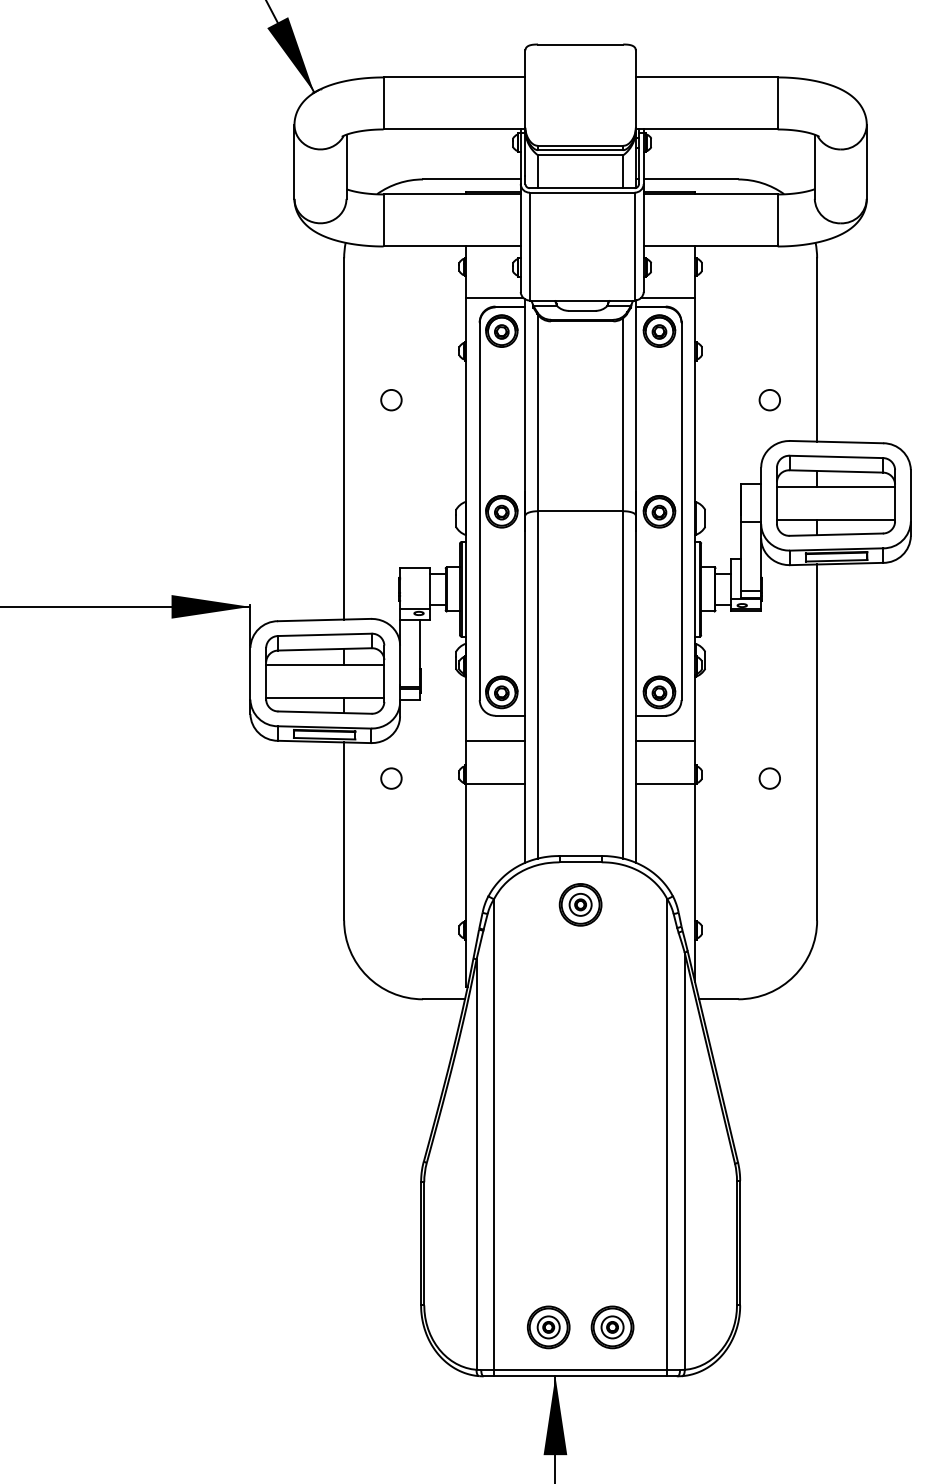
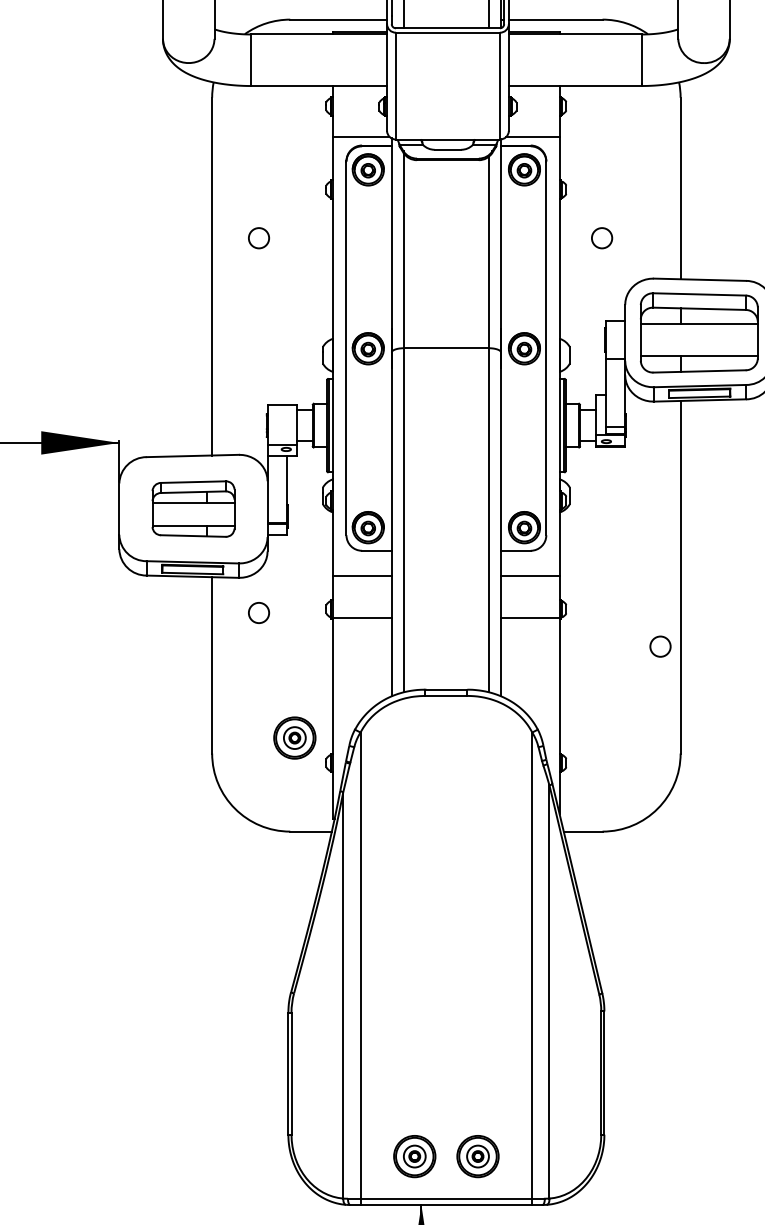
circle: (769, 400) -> (601, 238), moved
part: (325, 673) -> (193, 508), size x0.7
circle: (769, 778) -> (660, 646), moved
part: (580, 904) -> (294, 737), moved

